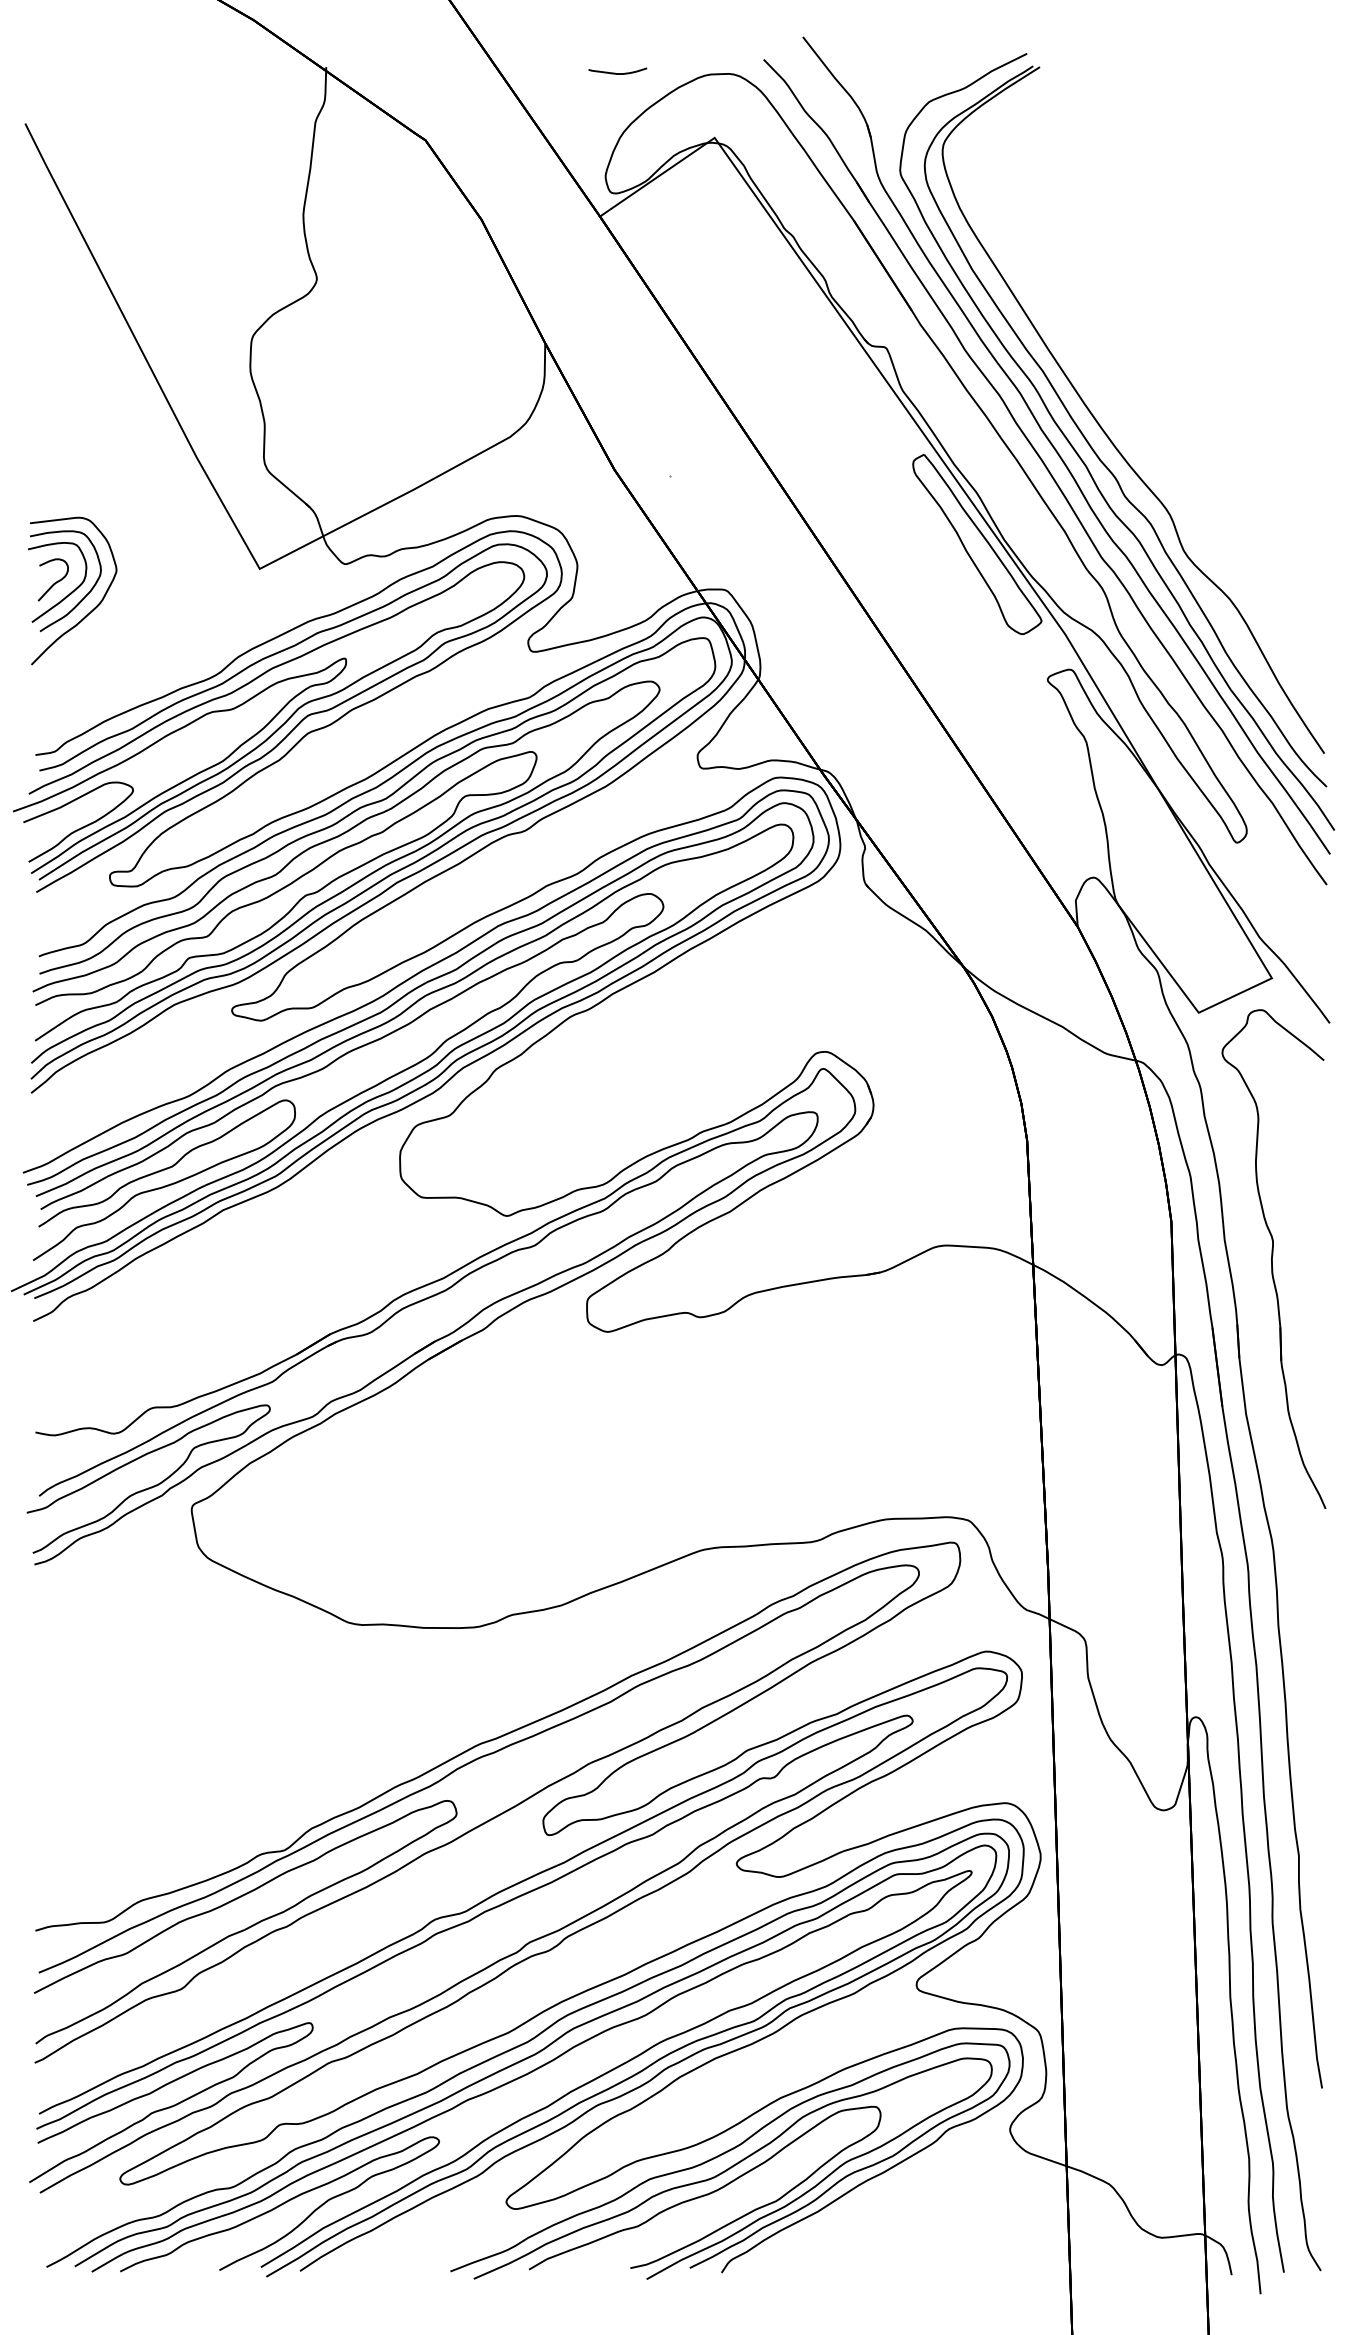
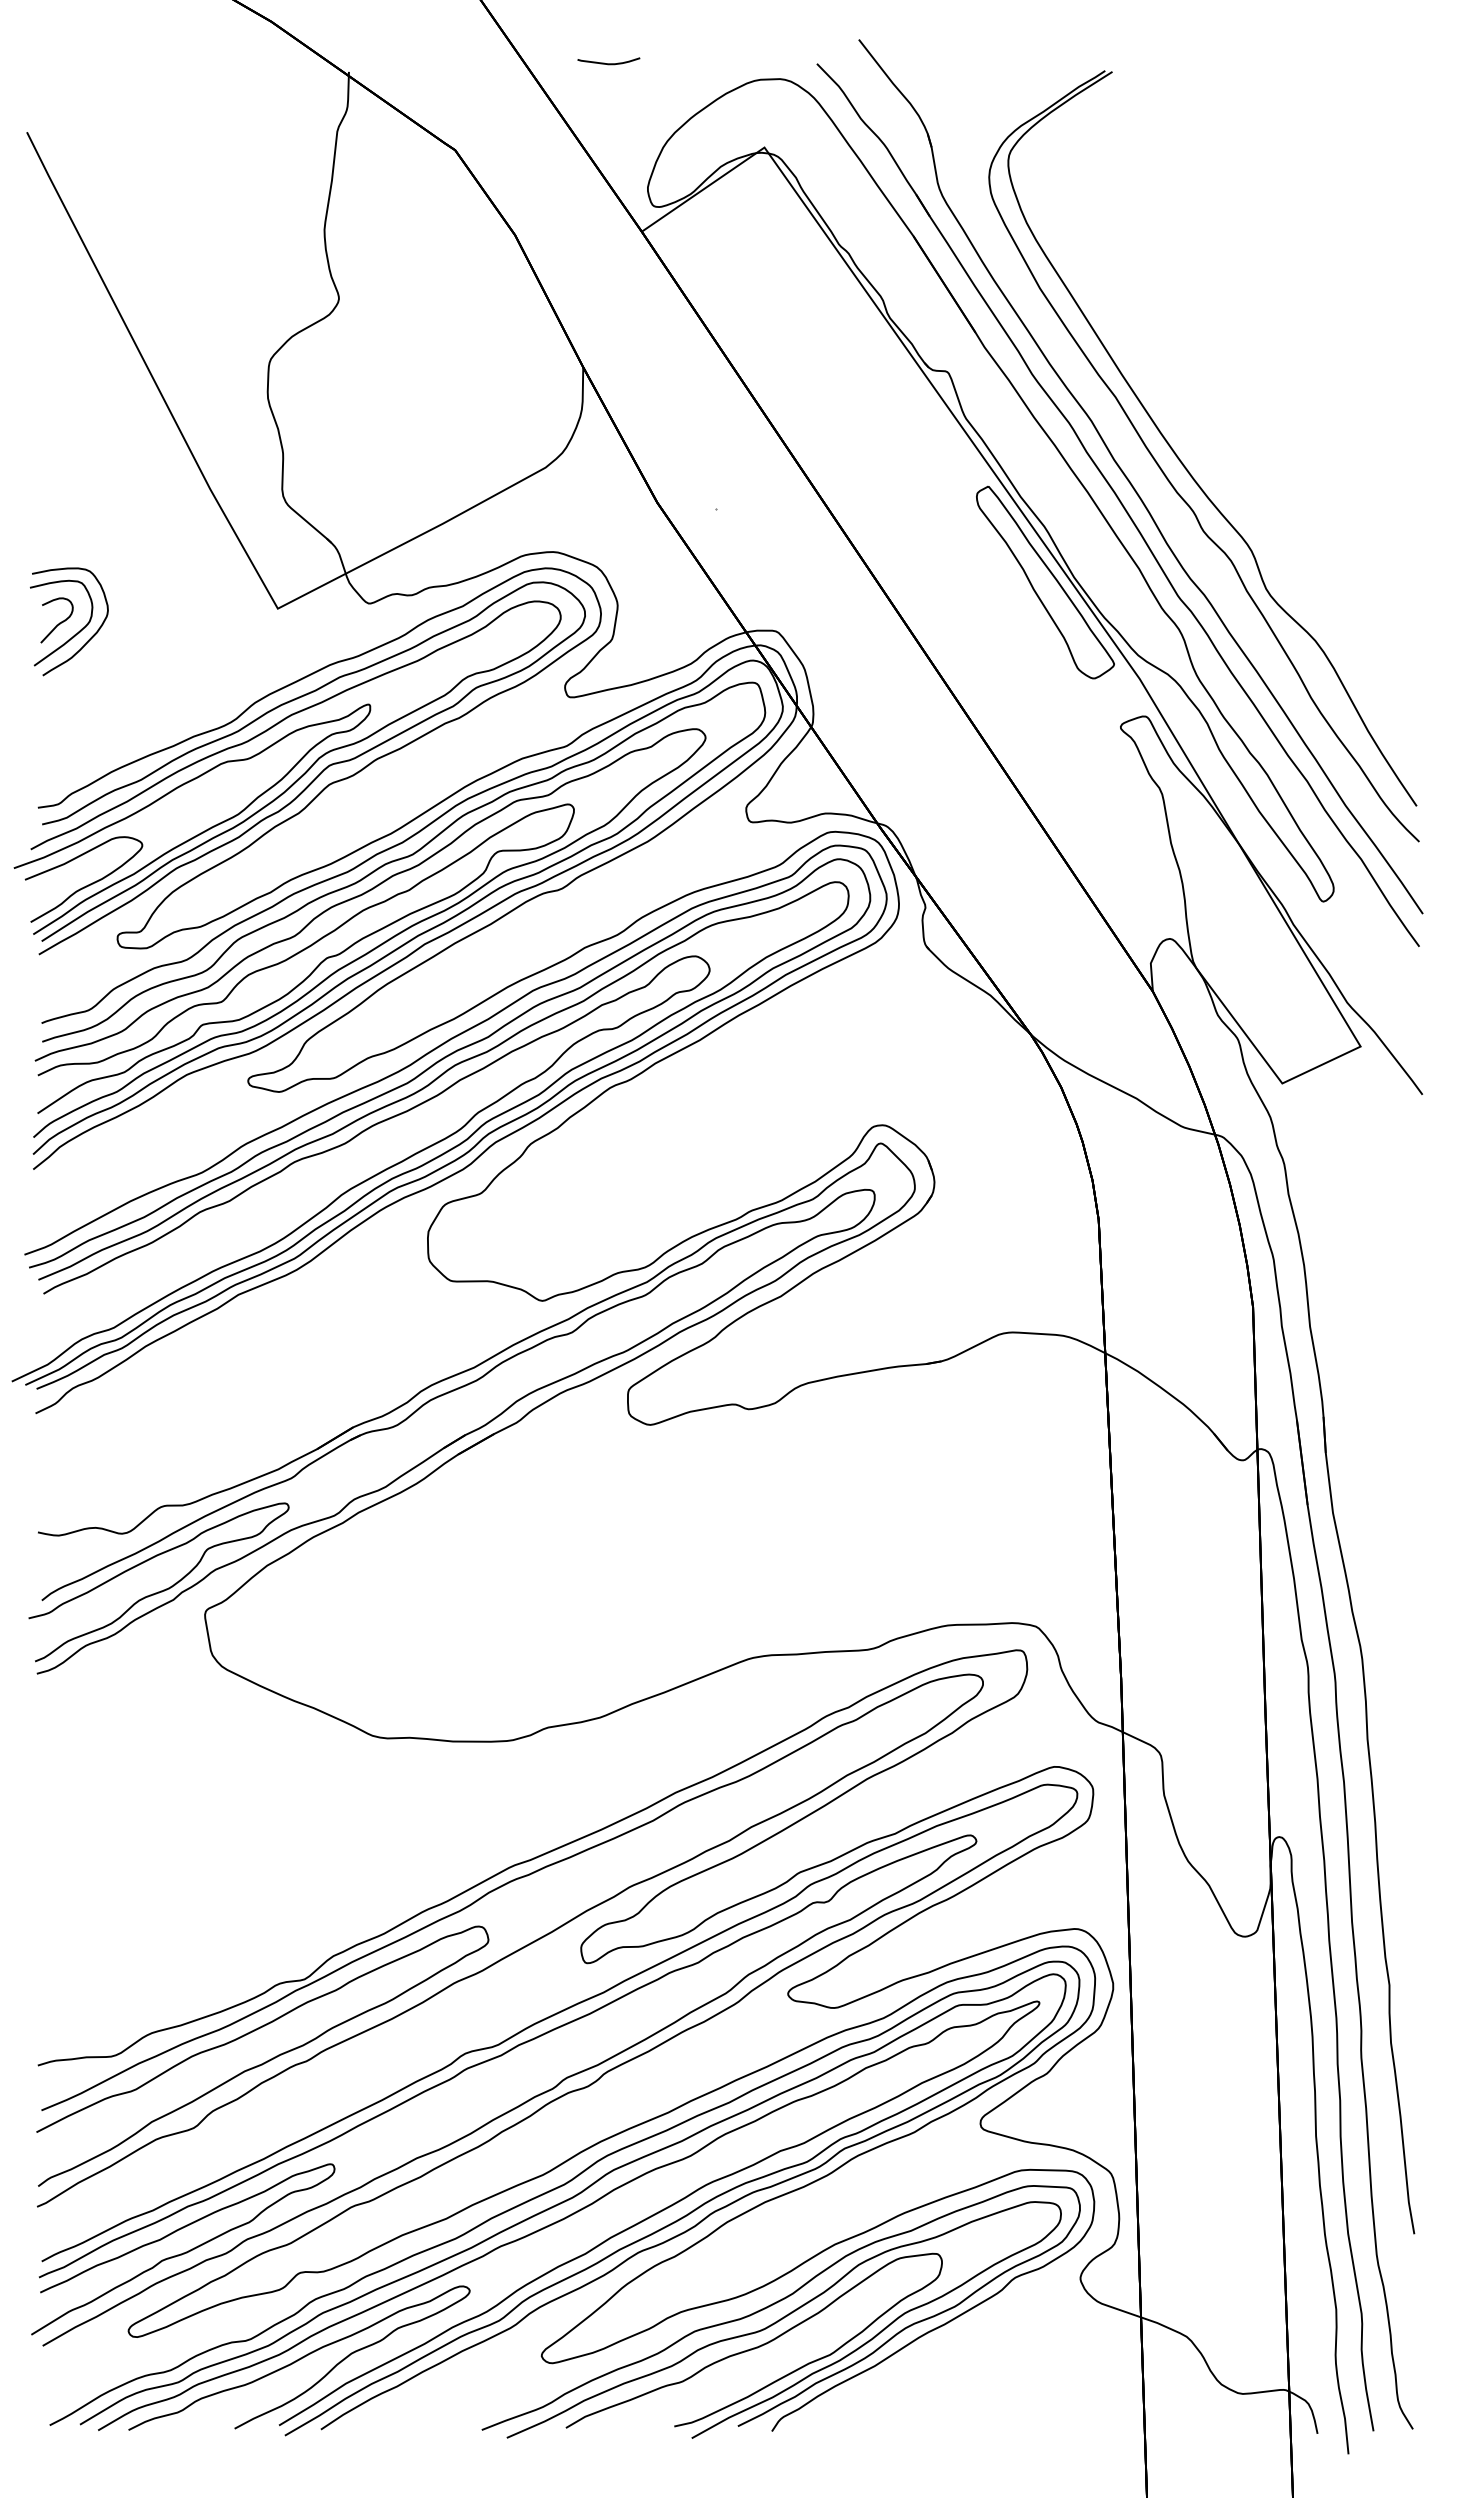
curve: (617, 73) -> (608, 63), moved
curve: (1085, 464) -> (1161, 496), removed
curve: (92, 609) -> (98, 652), removed
curve: (166, 1184) -> (178, 1267), removed
part: (1273, 1258) -> (1362, 1346), removed

